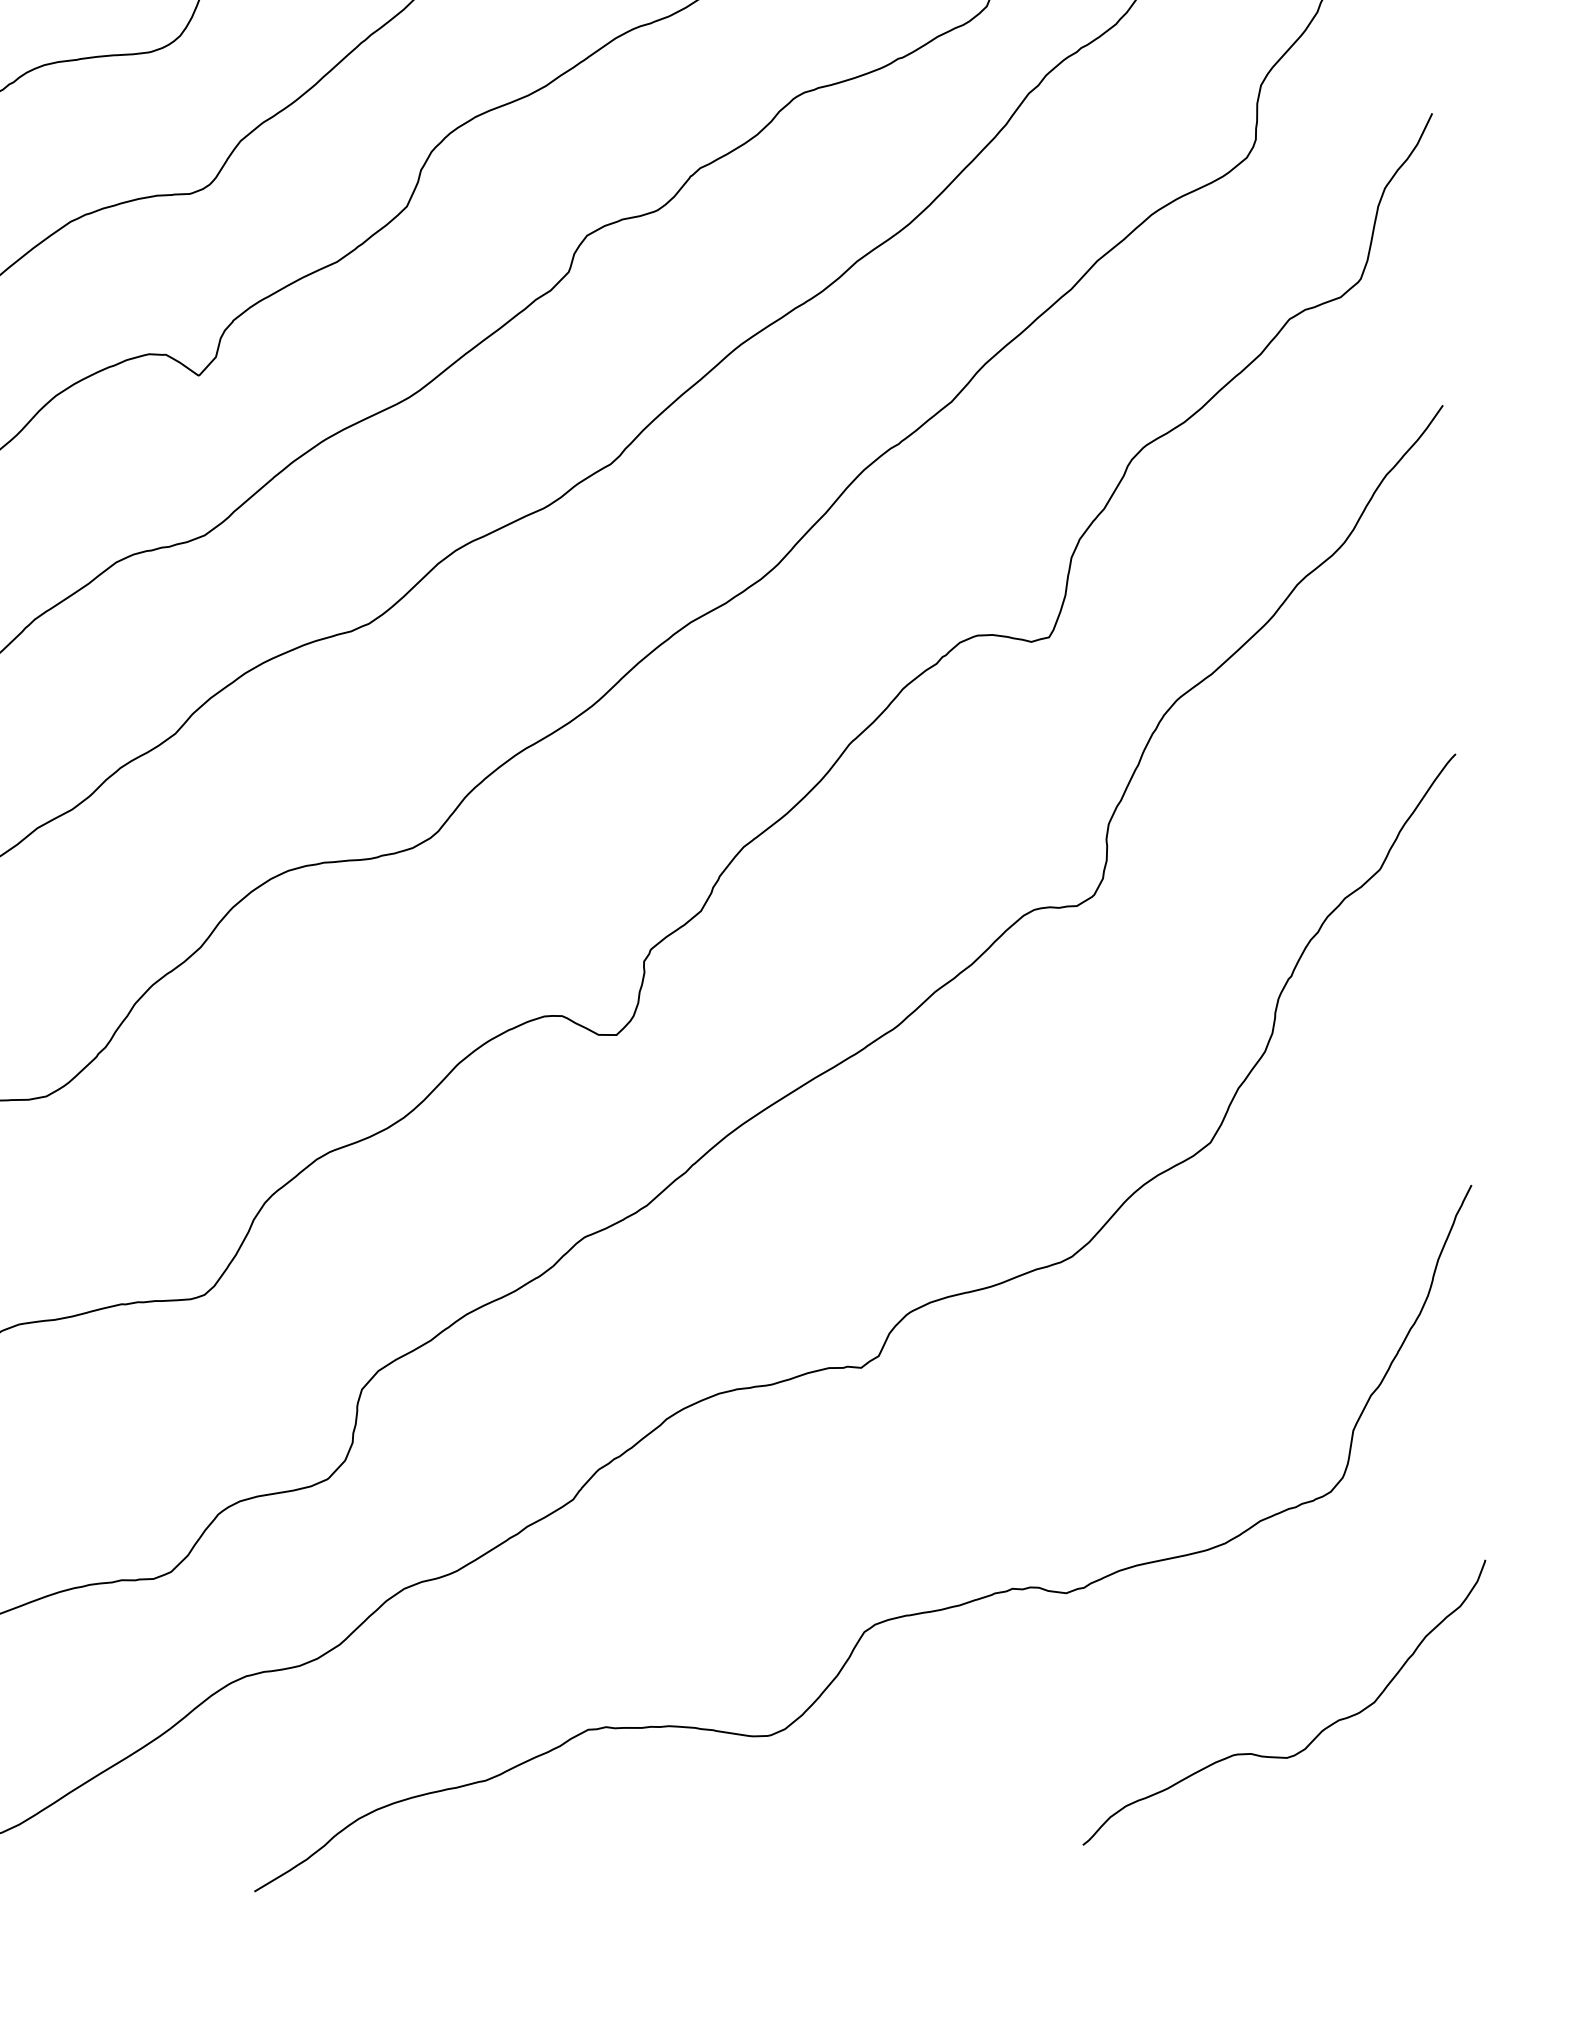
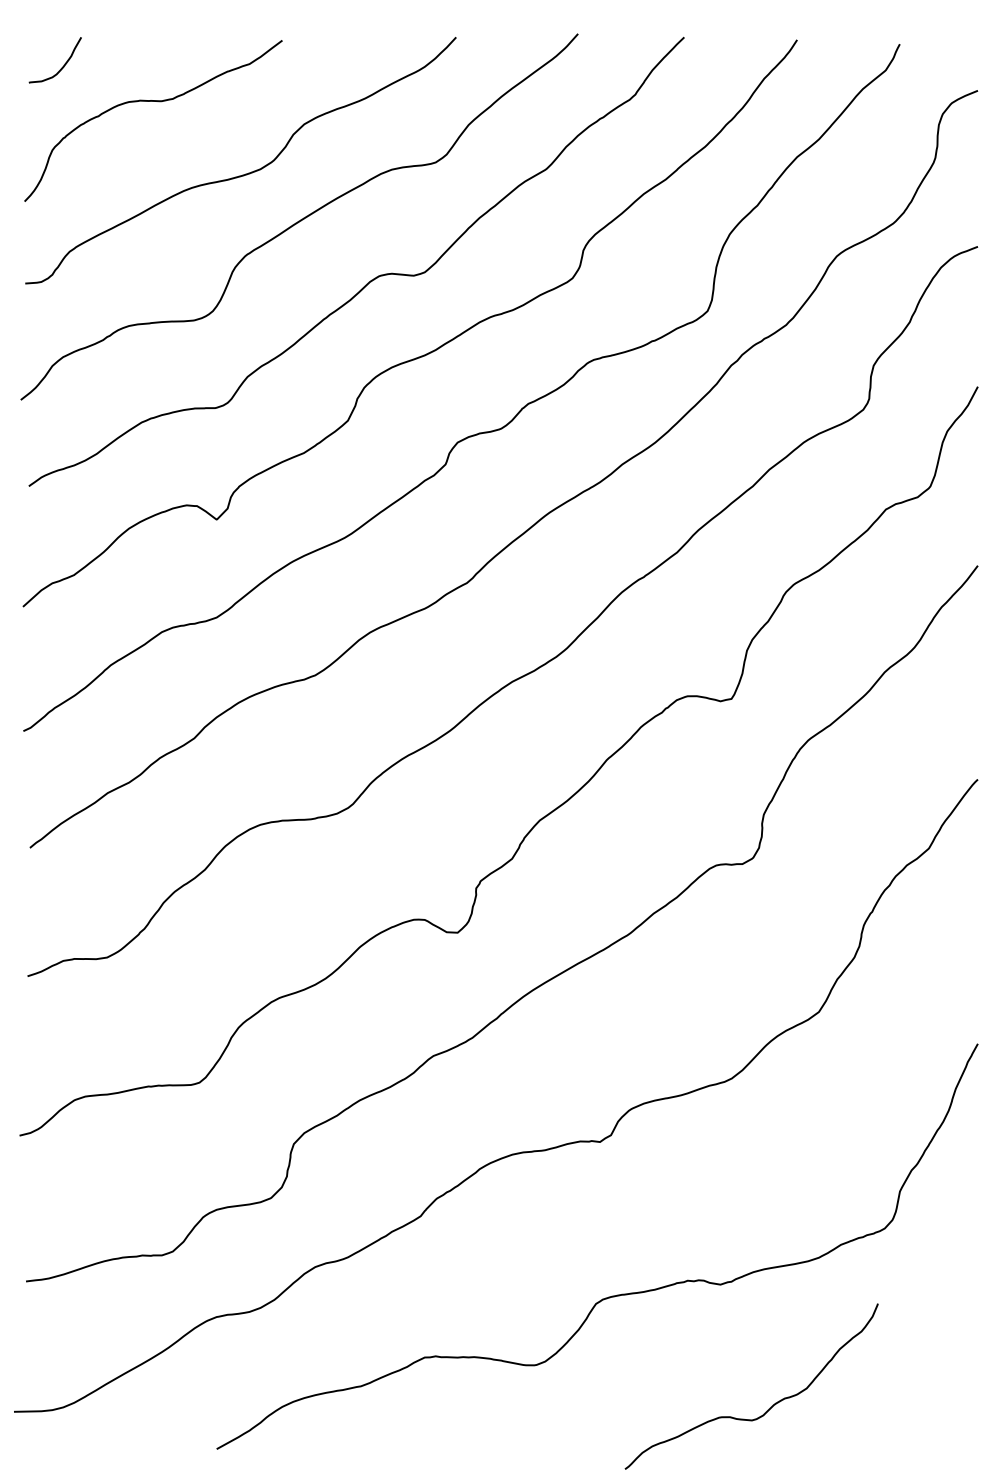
curve: (1311, 1739) -> (767, 1409), moved

